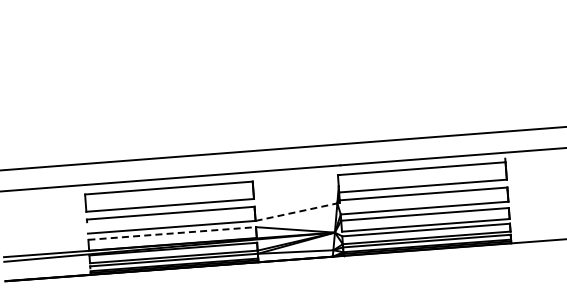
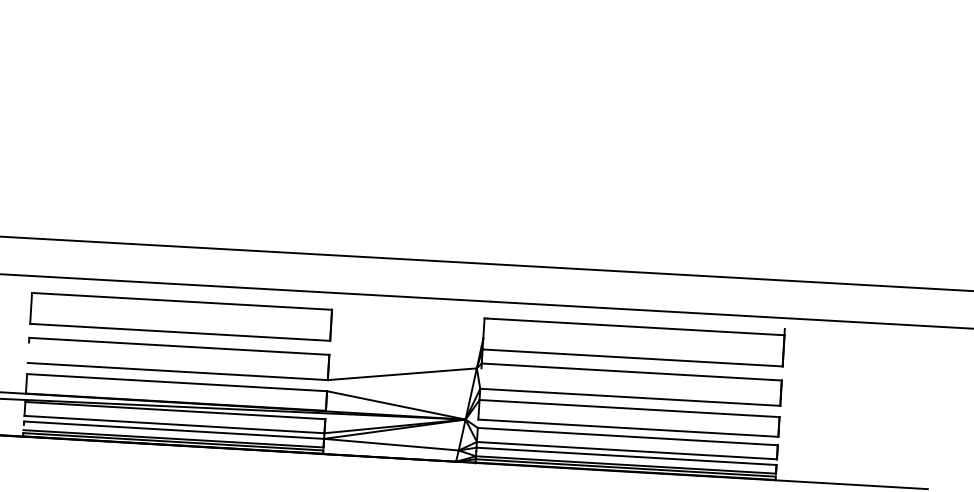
line: (296, 212) -> (402, 374), dashed -> solid
line: (172, 233) -> (177, 382), dashed -> solid

